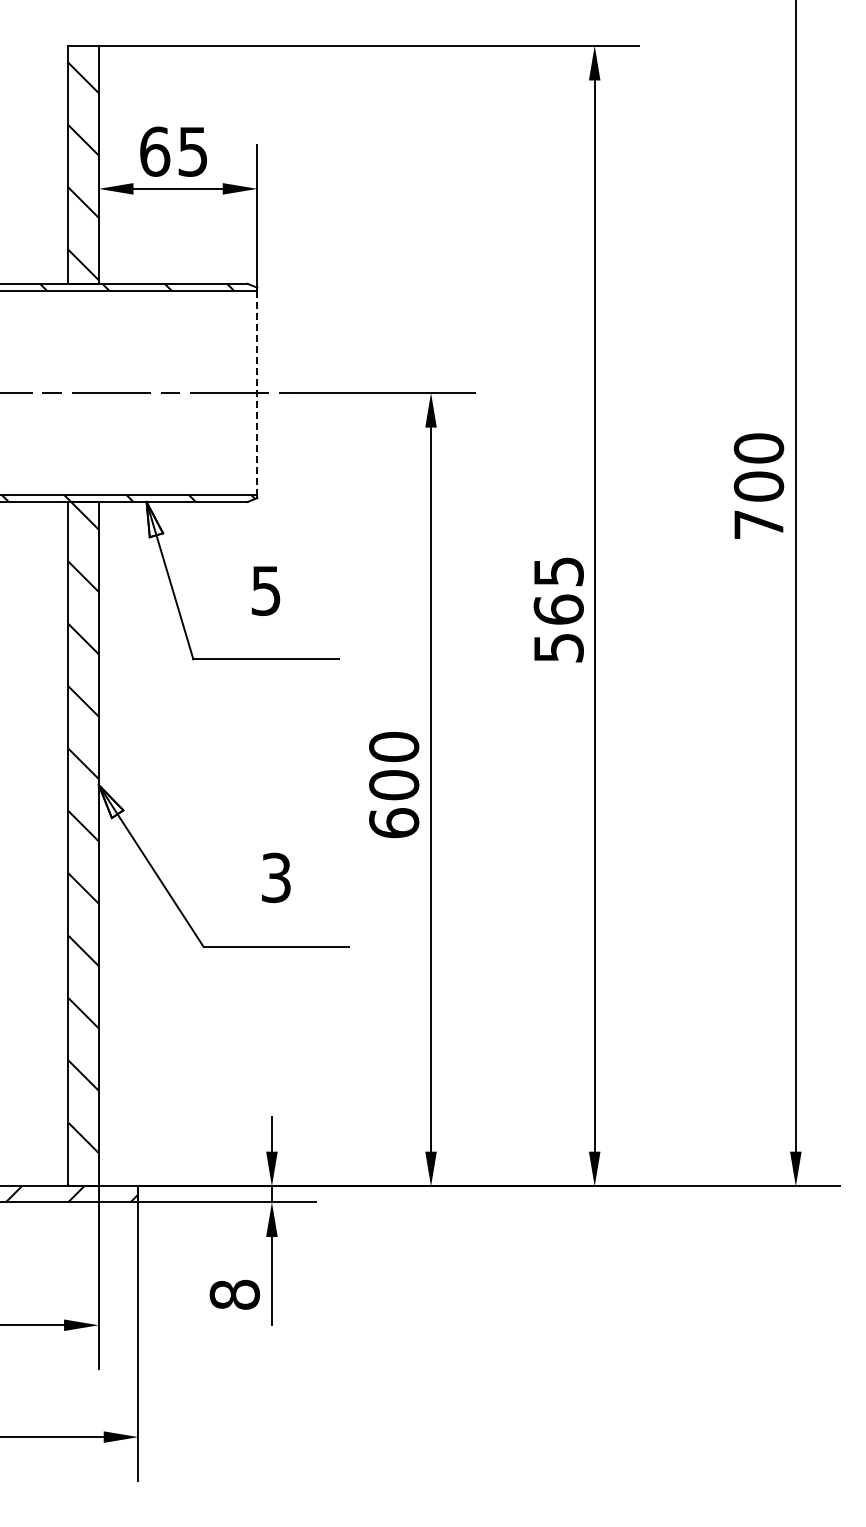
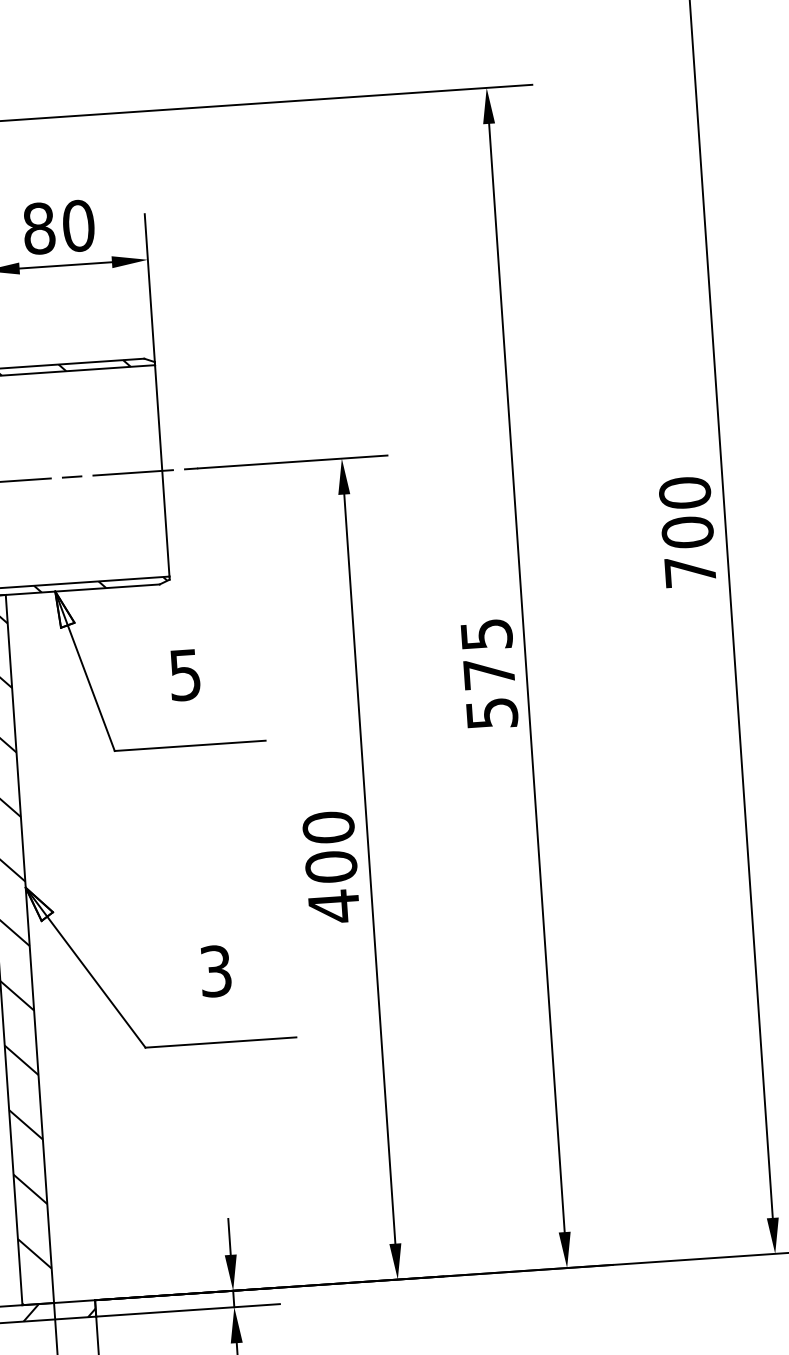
text: (174, 151) -> (59, 226), 65 -> 80
line: (257, 393) -> (162, 471), dashed -> solid
text: (558, 609) -> (488, 673), 565 -> 575
text: (394, 823) -> (334, 906), 600 -> 400

